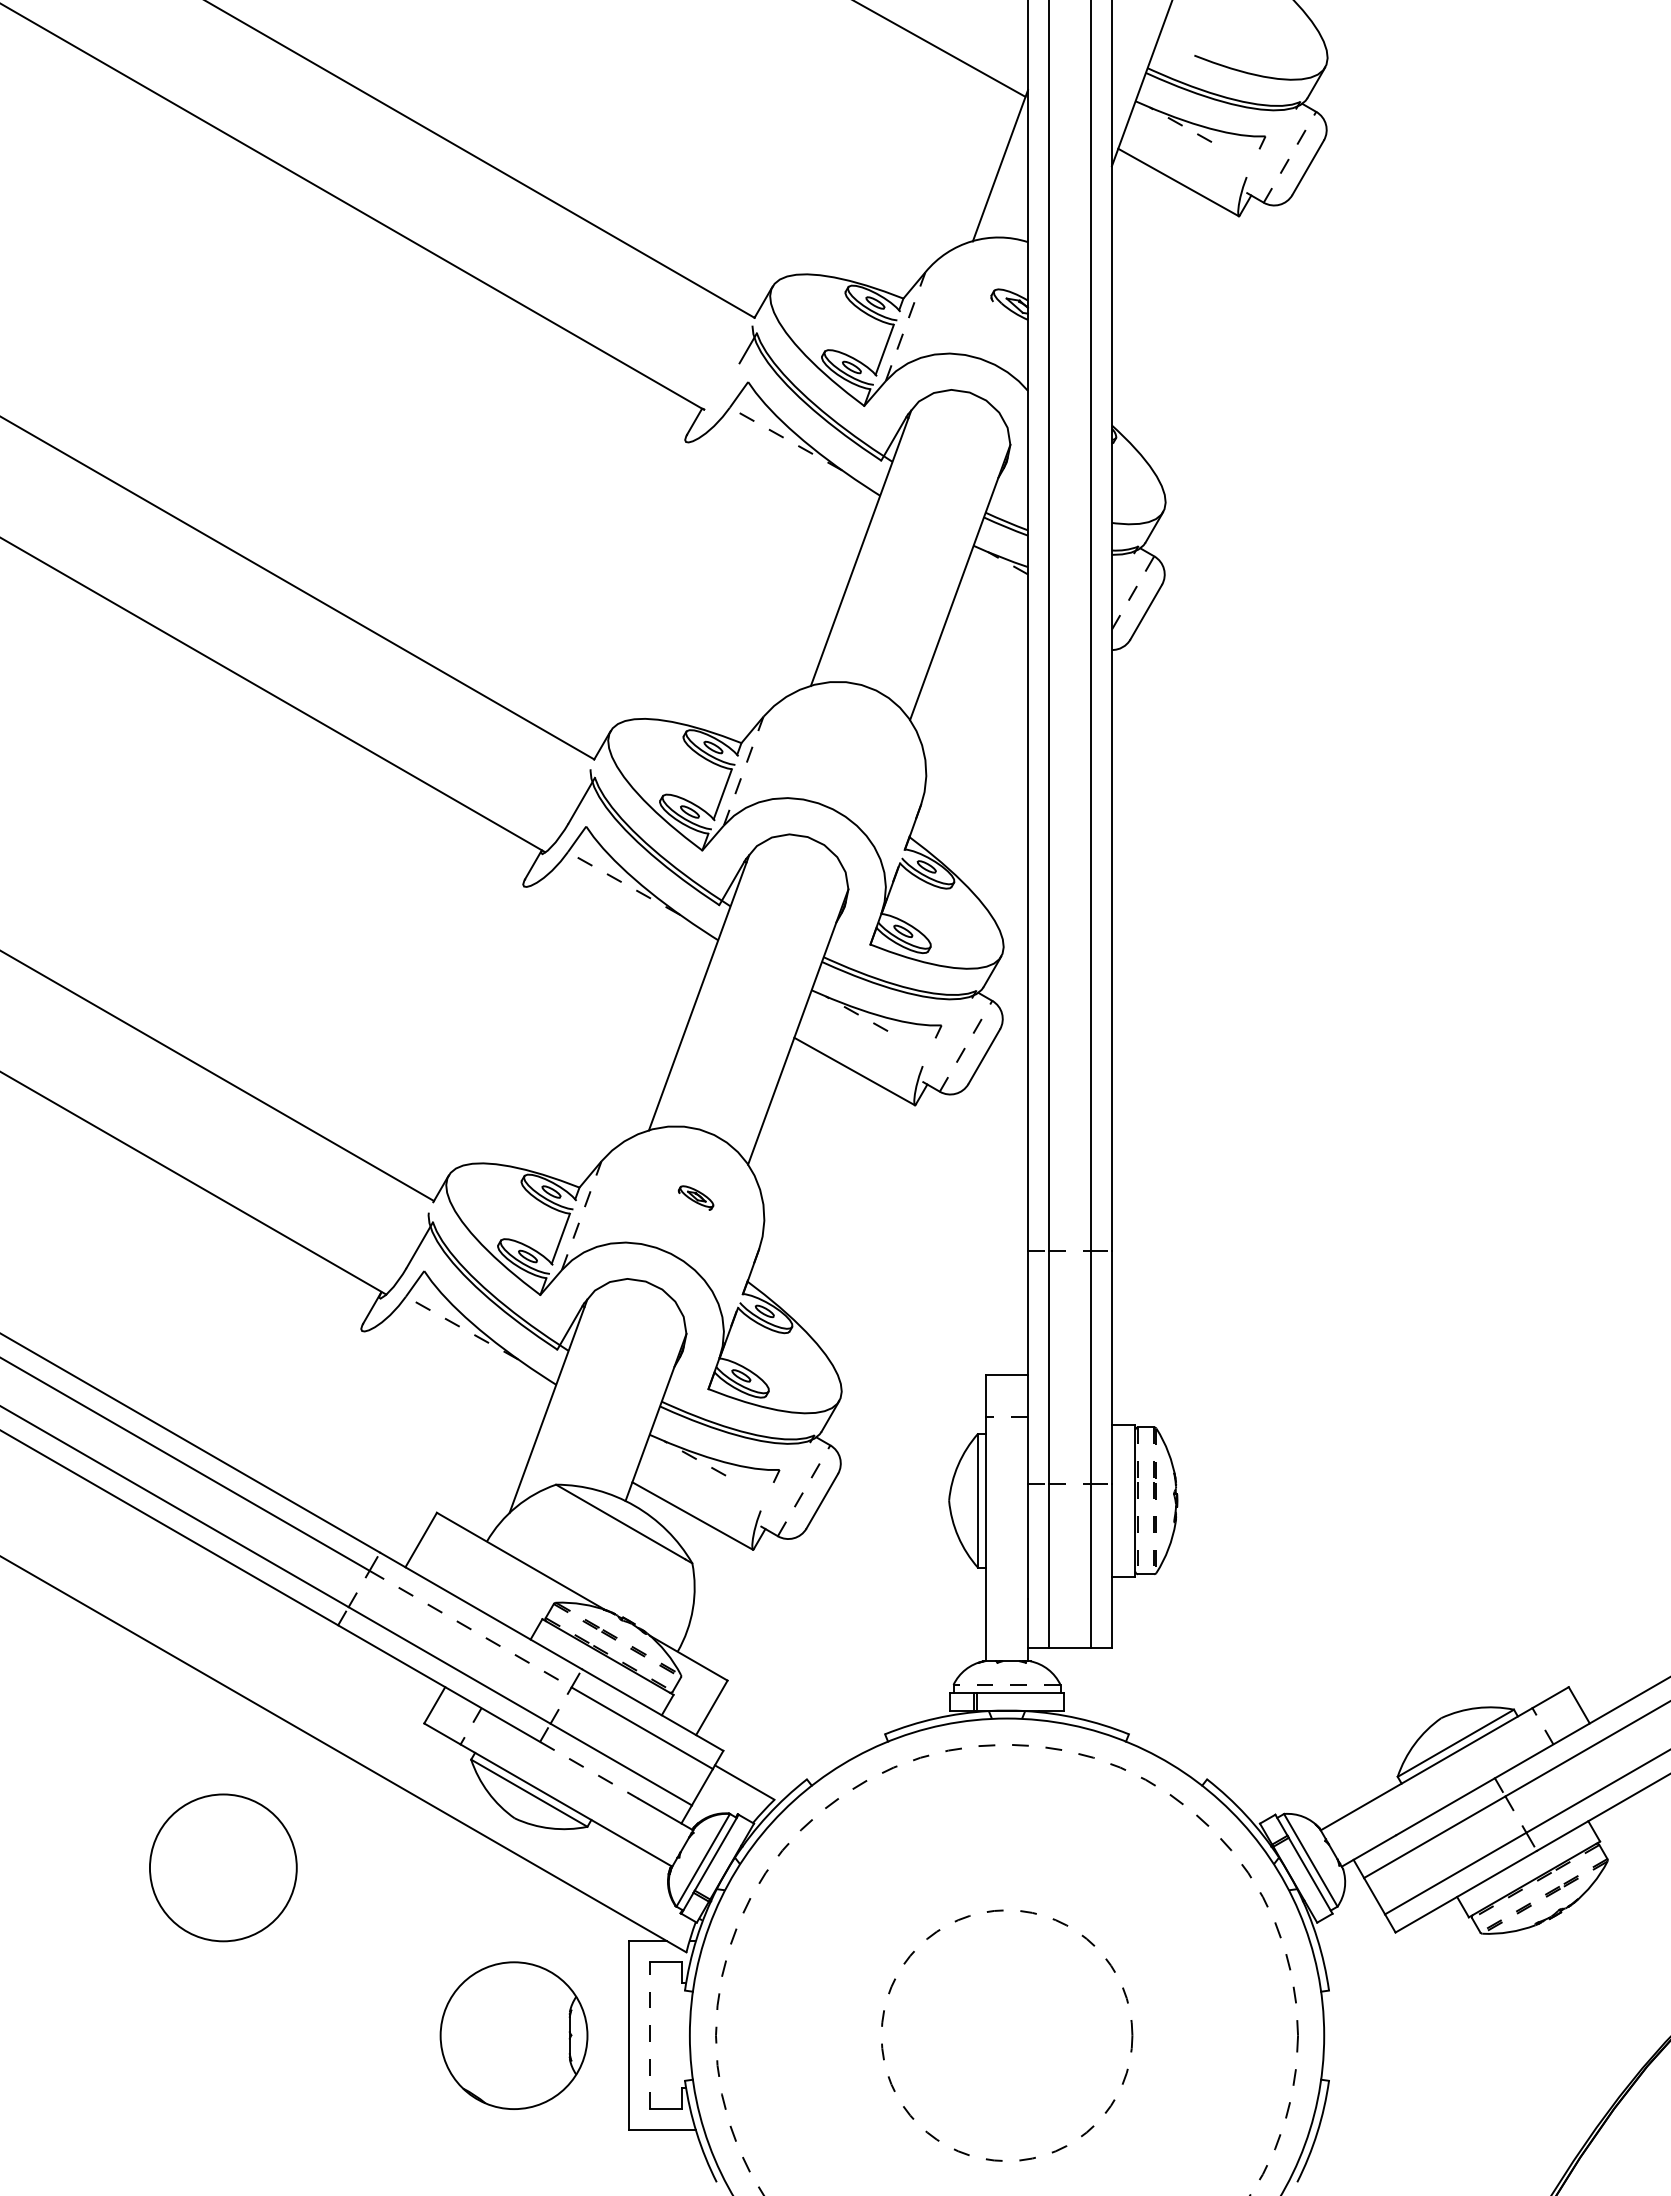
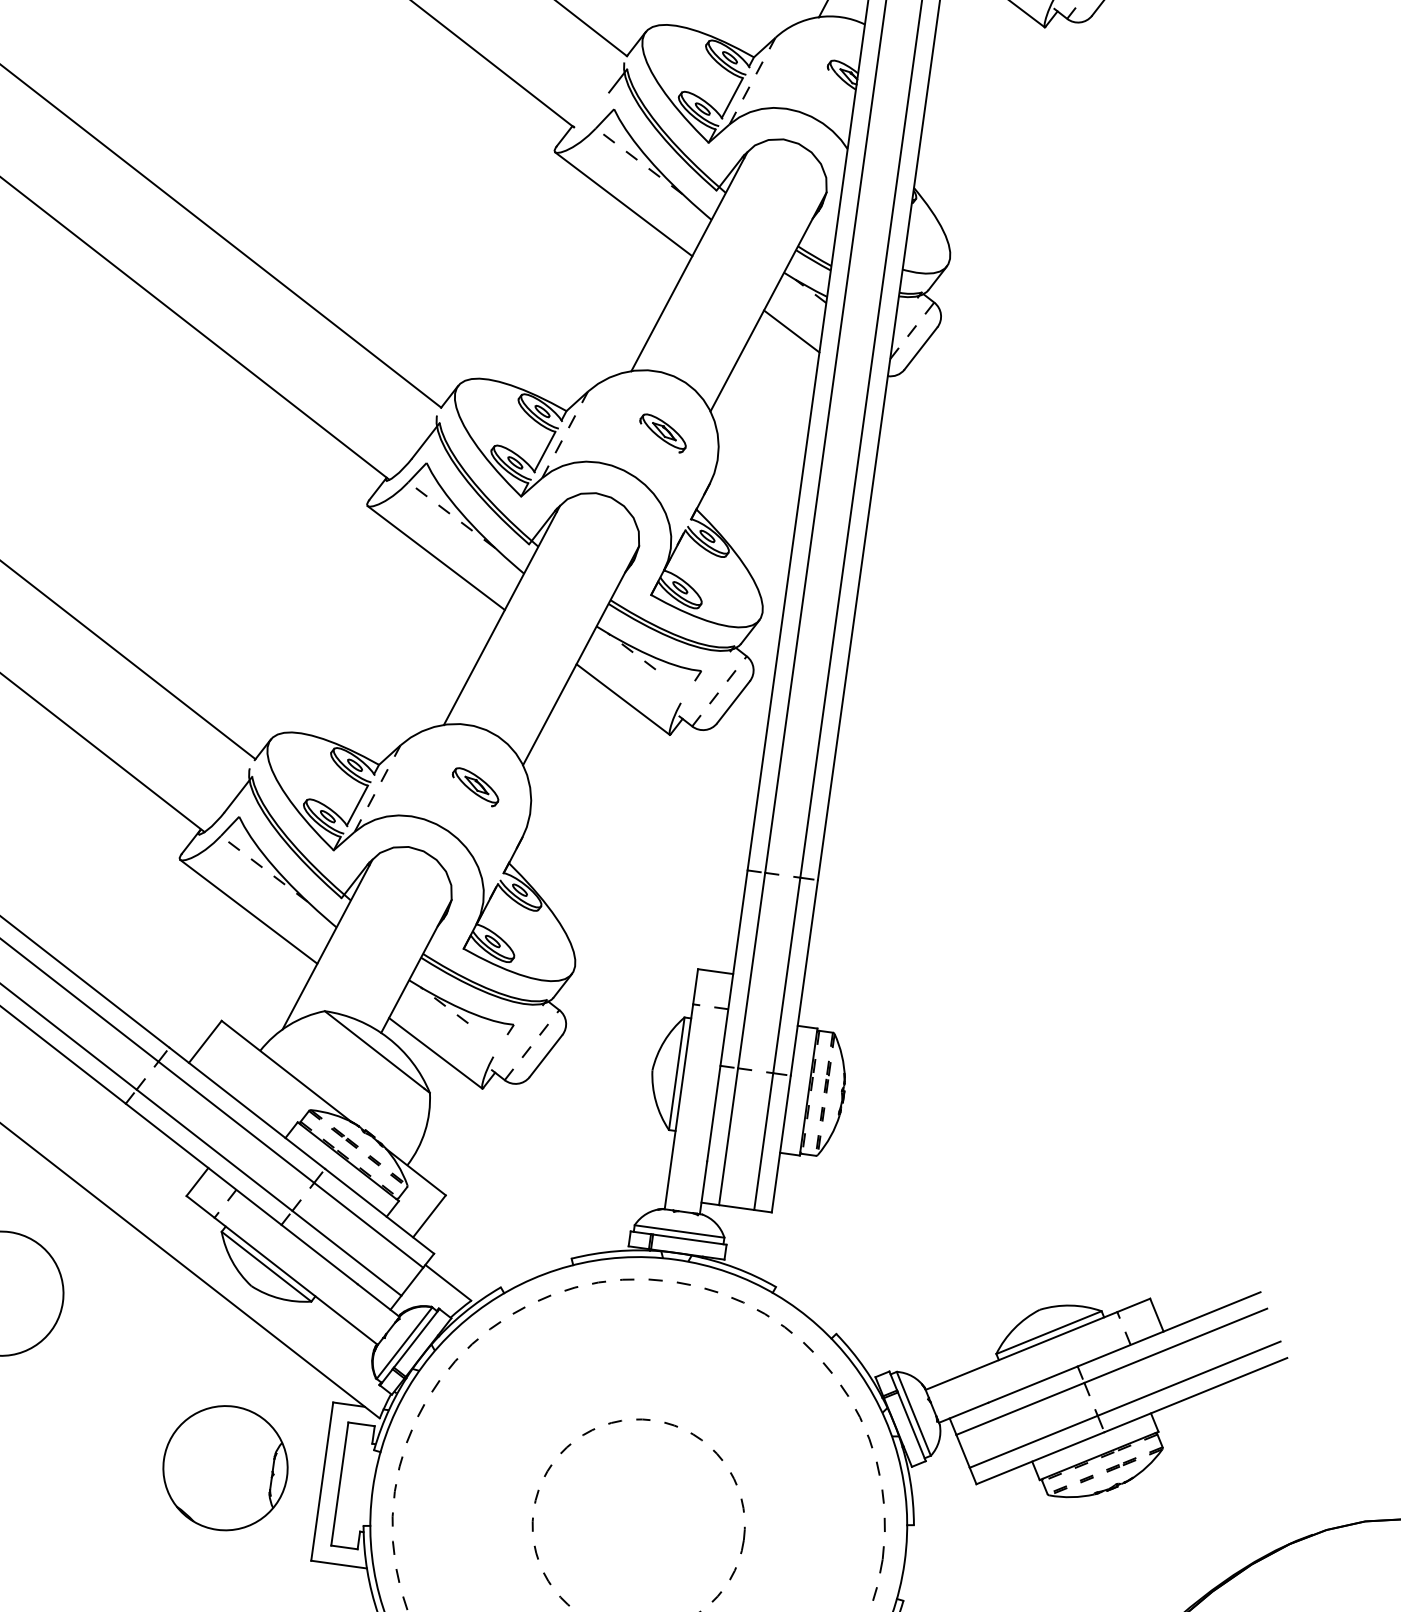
line: (774, 491) -> (623, 204), added
line: (992, 613) -> (792, 331), added
part: (857, 753) -> (662, 433), added
line: (612, 935) -> (436, 557), added
part: (695, 1197) -> (475, 786), size x1.67
line: (450, 1380) -> (248, 911), added
line: (470, 1629) -> (236, 1122), dashed -> solid
line: (1006, 1684) -> (679, 1231), dashed -> solid
line: (589, 1770) -> (319, 1254), dashed -> solid
line: (650, 2035) -> (339, 1483), dashed -> solid

